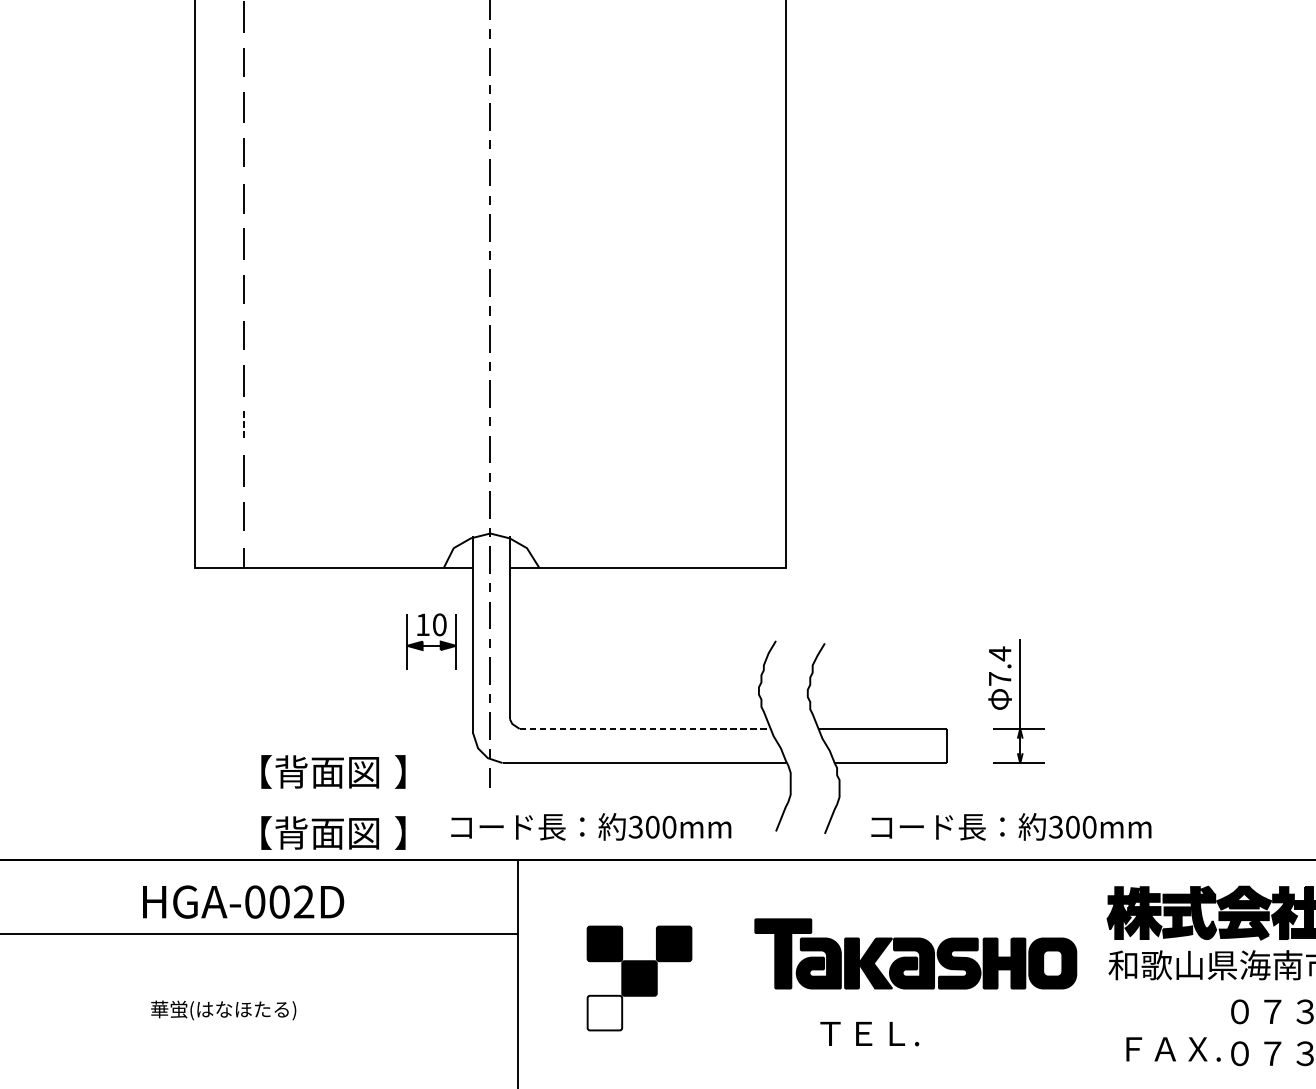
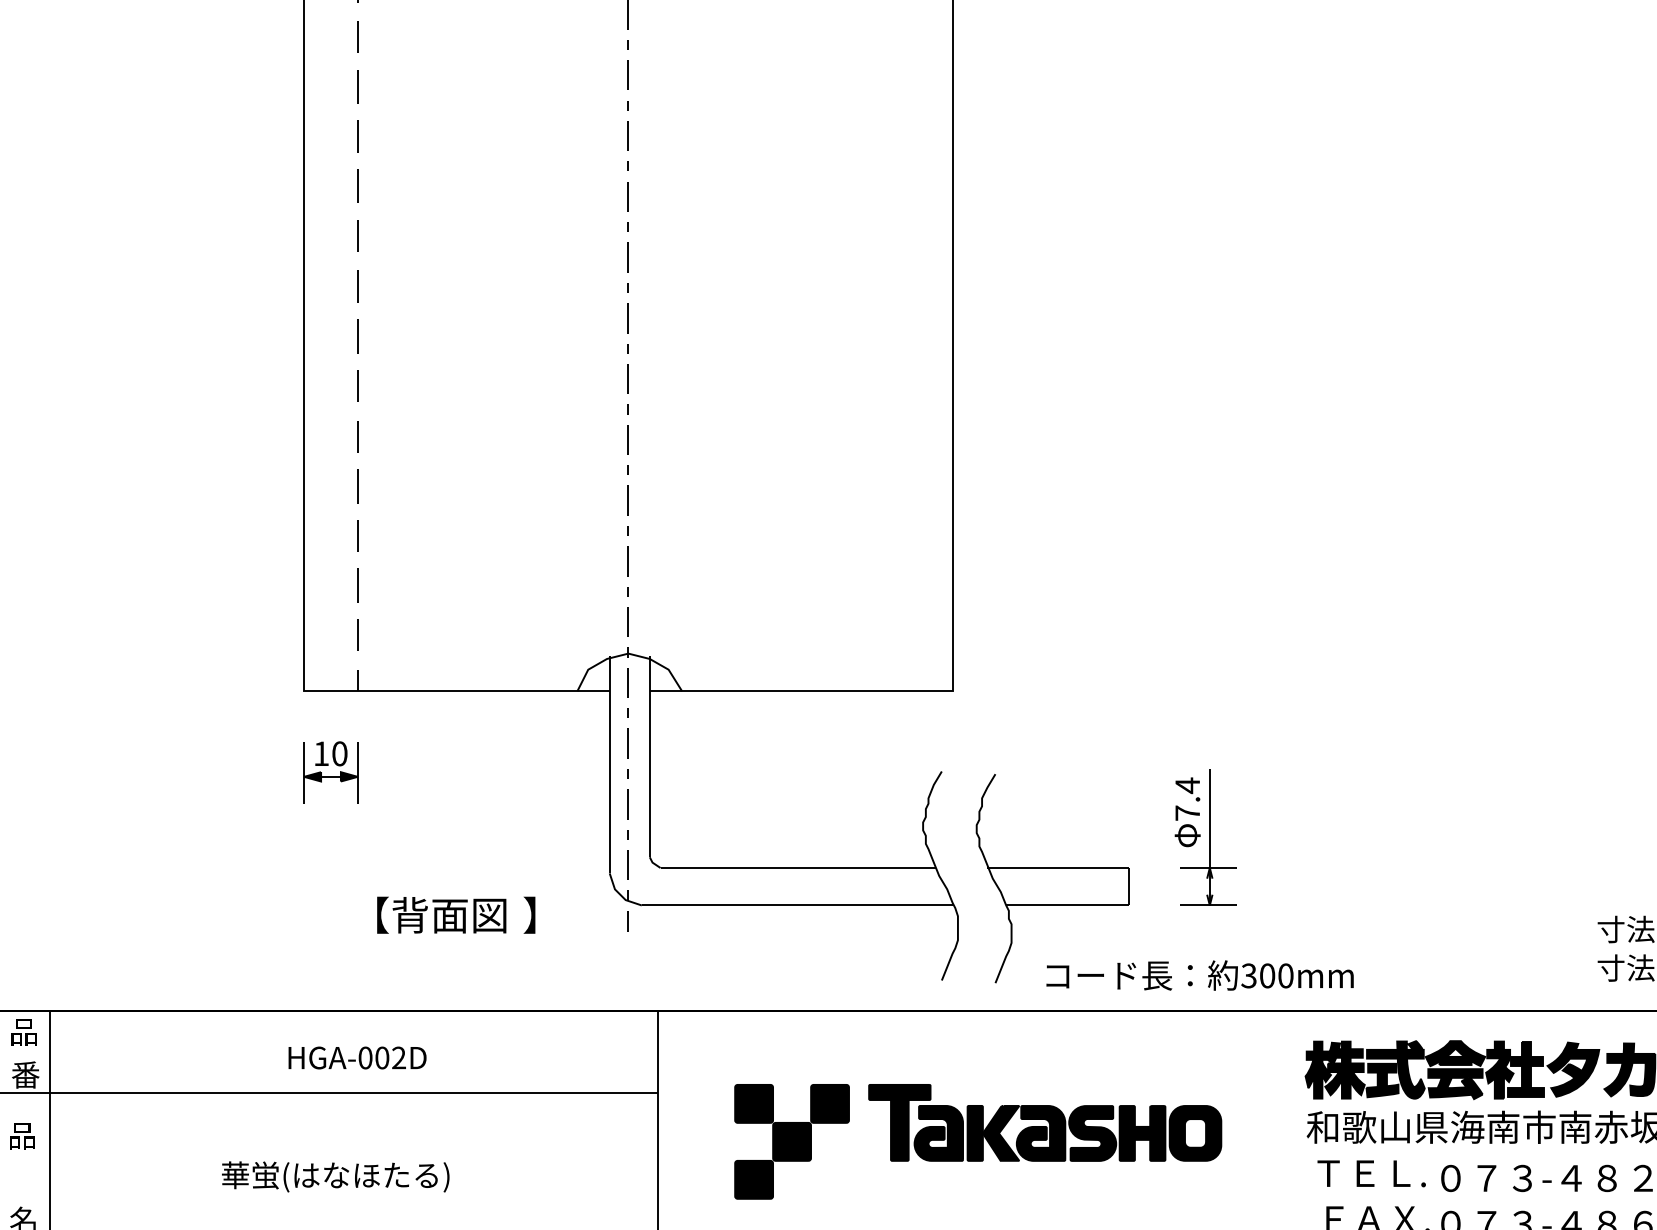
line: (243, 426) -> (357, 536), dashed -> solid
part: (431, 641) -> (330, 772), moved
line: (645, 729) -> (798, 868), dashed -> solid
part: (598, 826) -> (747, 975), removed
part: (333, 832) -> (456, 981), removed
part: (243, 901) -> (357, 1057), size x0.62
part: (916, 953) -> (1045, 1122), moved
part: (223, 1010) -> (335, 1176), size x1.43
fill: (605, 1012) -> (754, 1179), added
text: (869, 1033) -> (1371, 1173), moved

